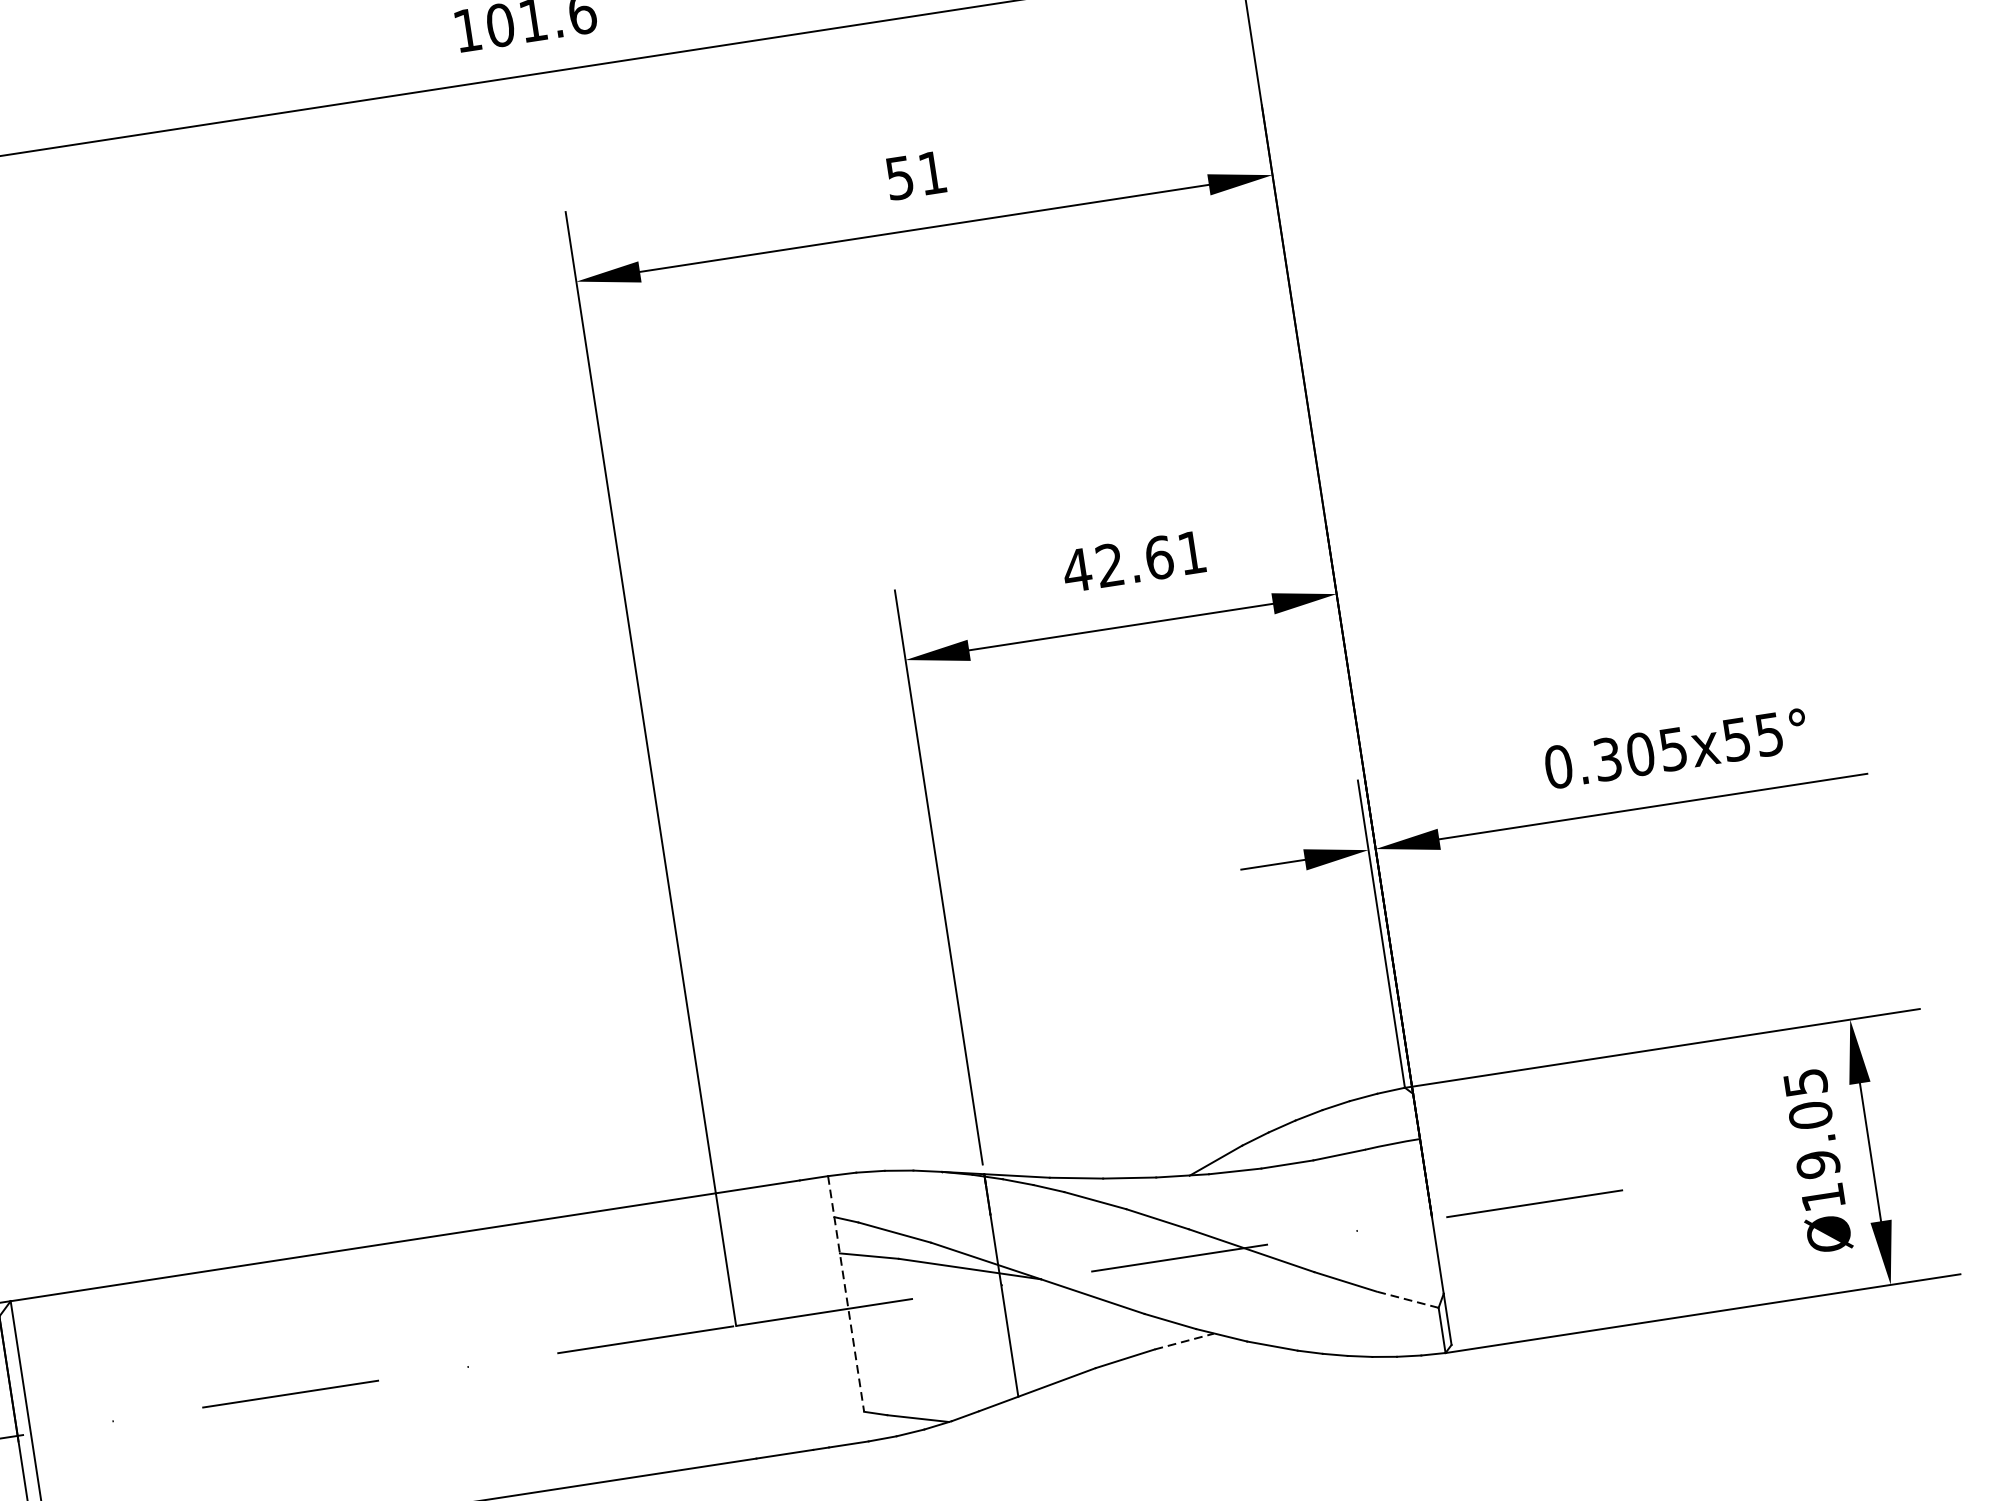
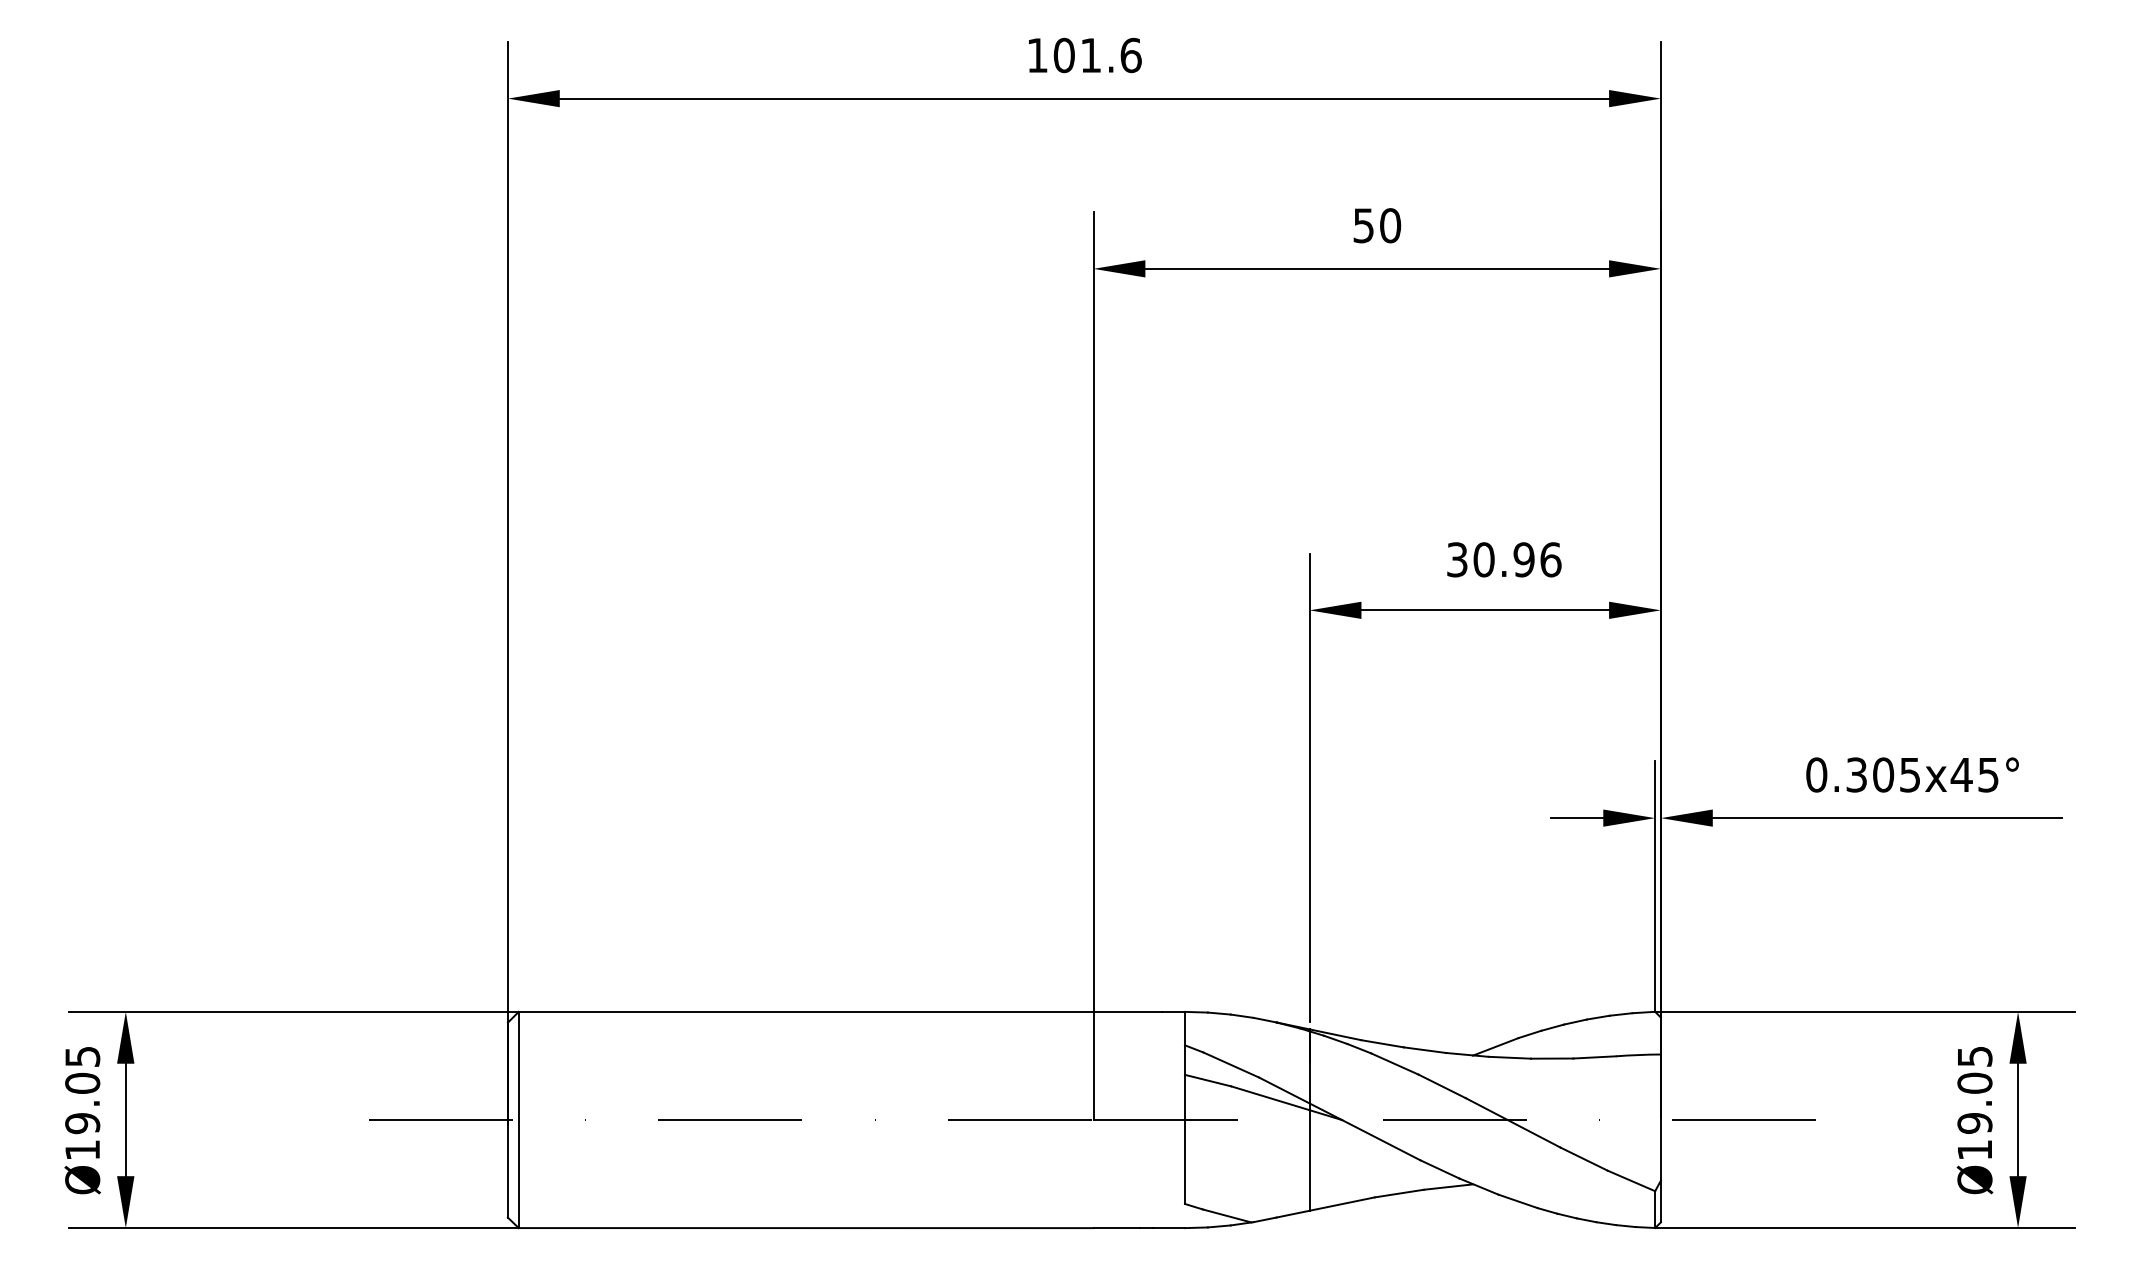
text: (932, 172) -> (1390, 225), 51 -> 50
text: (1133, 561) -> (1503, 559), 42.61 -> 30.96
text: (1736, 740) -> (1961, 775), 0.305x55° -> 0.305x45°
line: (845, 1294) -> (1184, 1108), dashed -> solid
line: (1407, 1299) -> (1631, 1180), dashed -> solid
line: (1184, 1342) -> (1448, 1187), dashed -> solid

